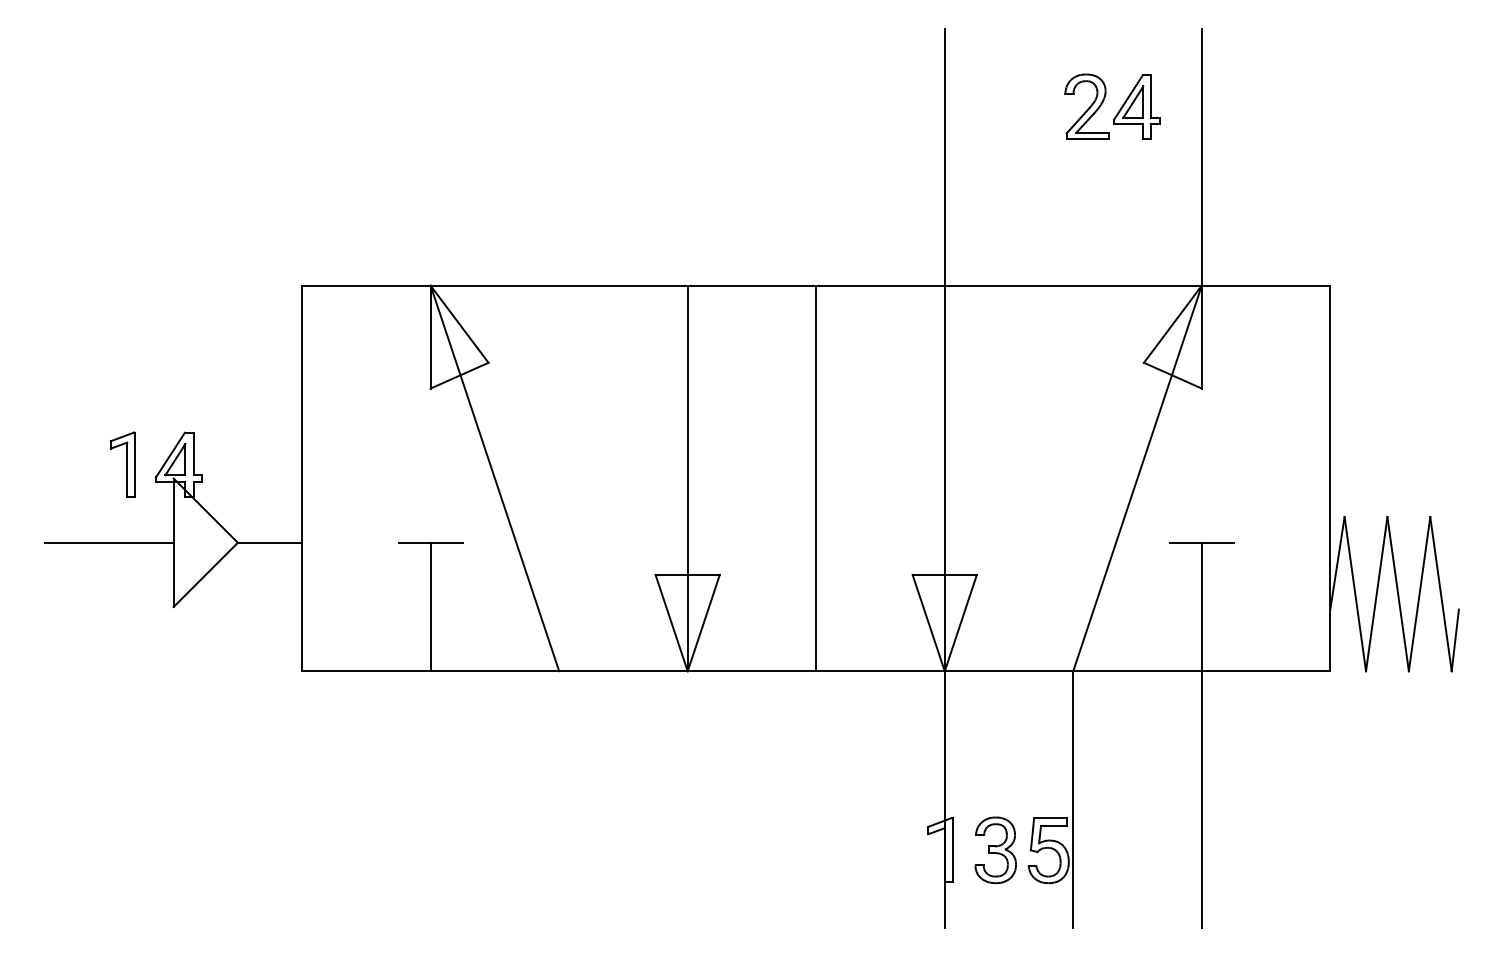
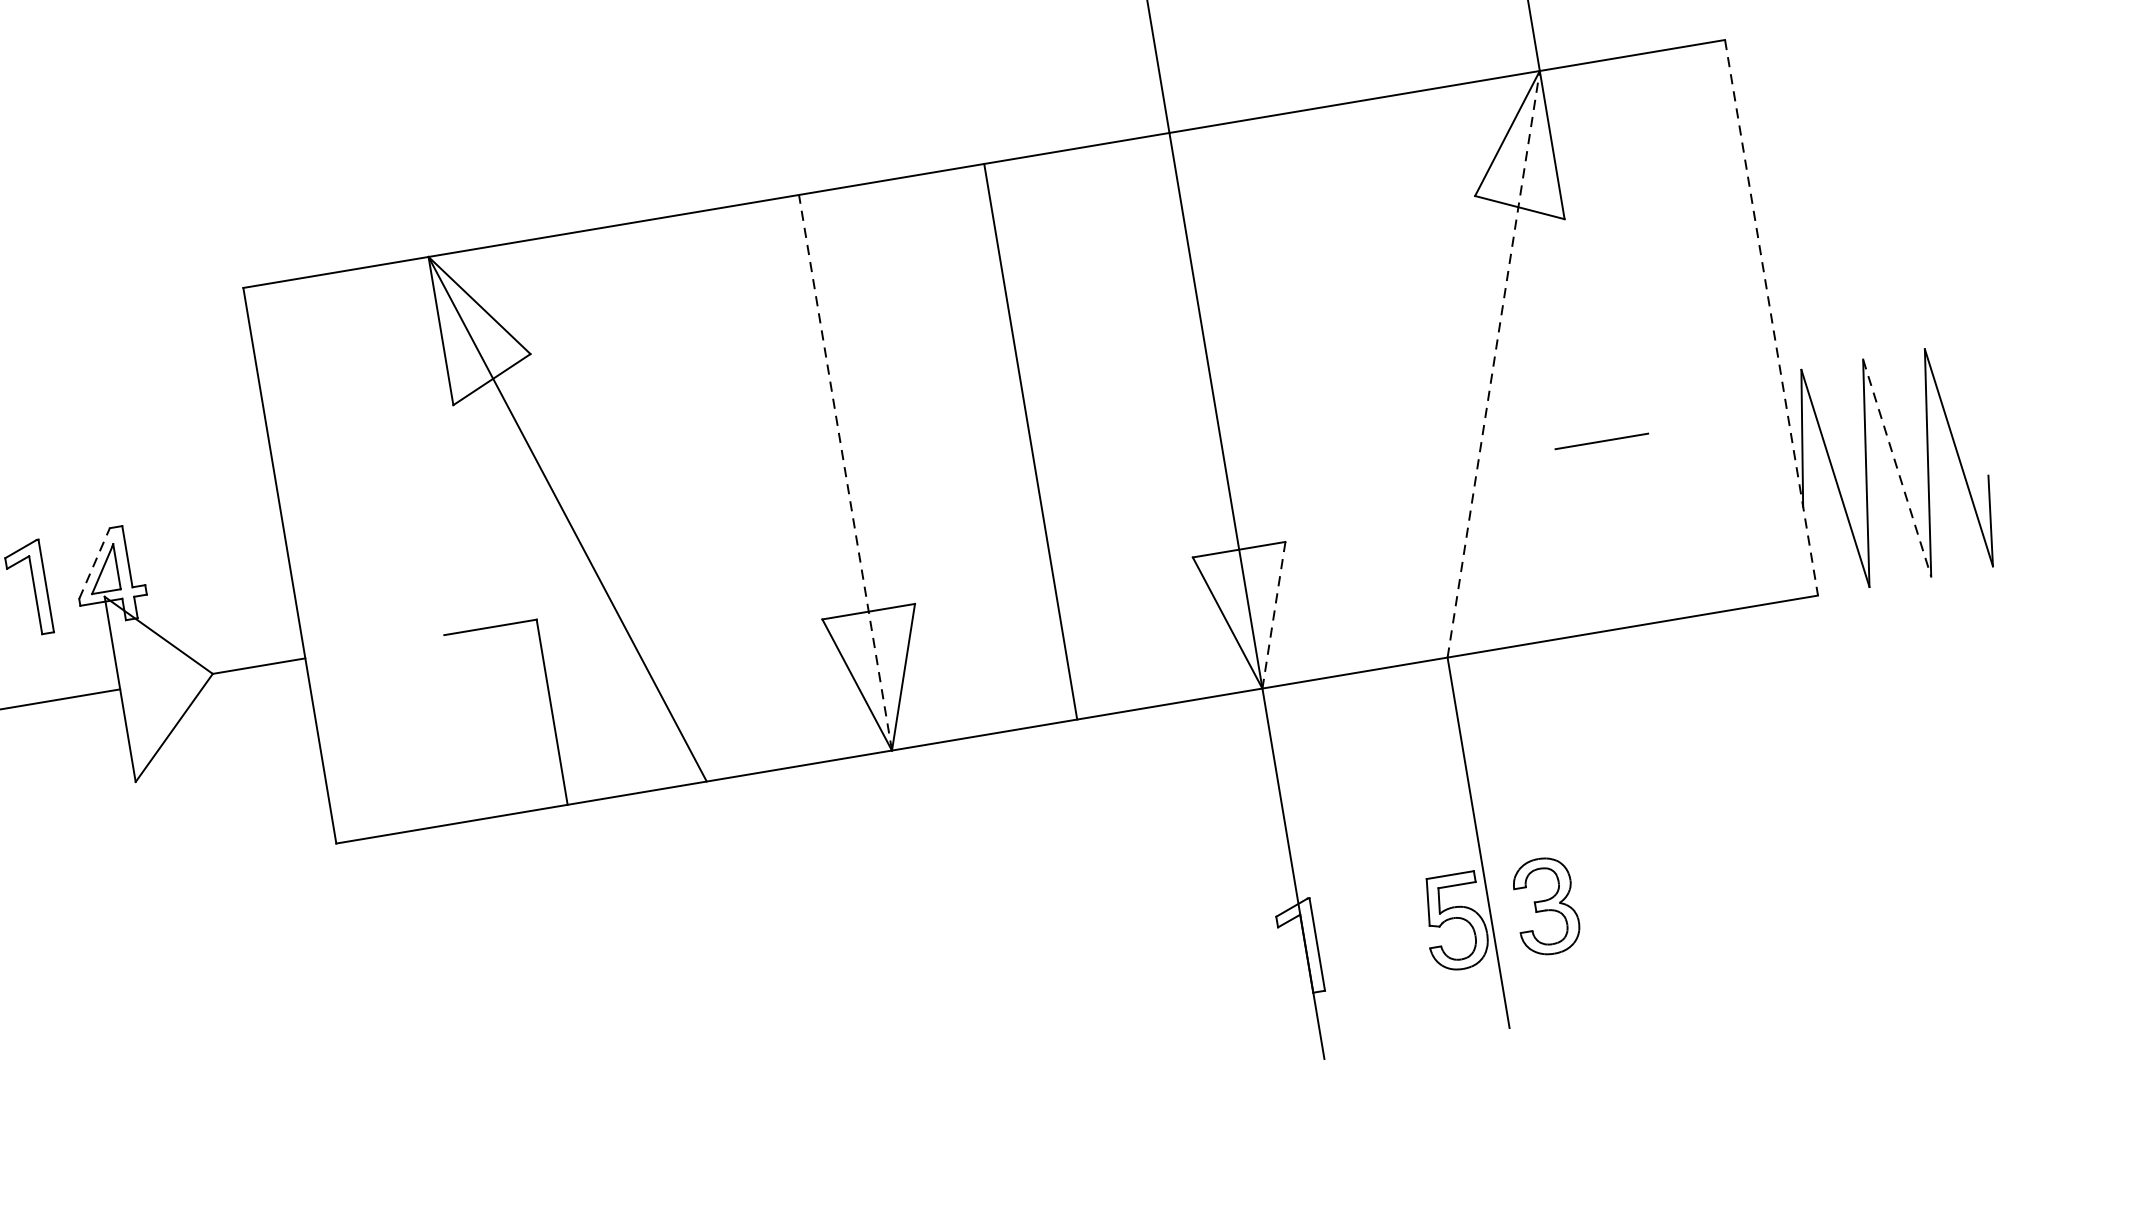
line: (170, 454) -> (94, 562), solid -> dashed
line: (687, 478) -> (845, 472), solid -> dashed
line: (1137, 478) -> (1493, 364), solid -> dashed
line: (1330, 478) -> (1771, 317), solid -> dashed
line: (1398, 594) -> (1897, 468), solid -> dashed
line: (430, 606) -> (551, 711), moved
line: (960, 623) -> (1273, 615), solid -> dashed
line: (1201, 735) -> (1647, 719), removed
part: (995, 850) -> (1545, 906), moved

